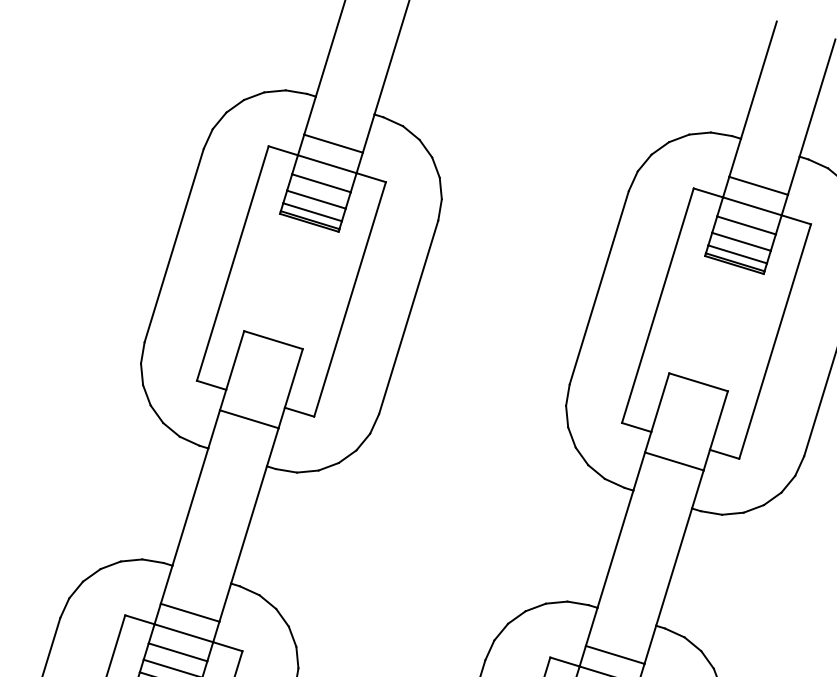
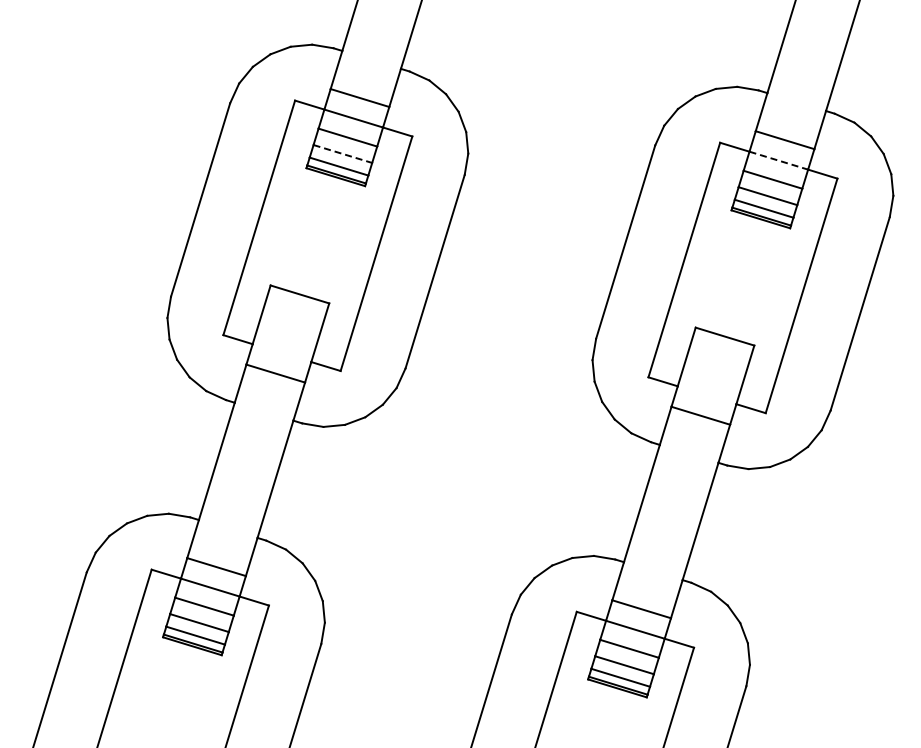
line: (316, 200) -> (342, 154), solid -> dashed
line: (752, 206) -> (778, 160), solid -> dashed

